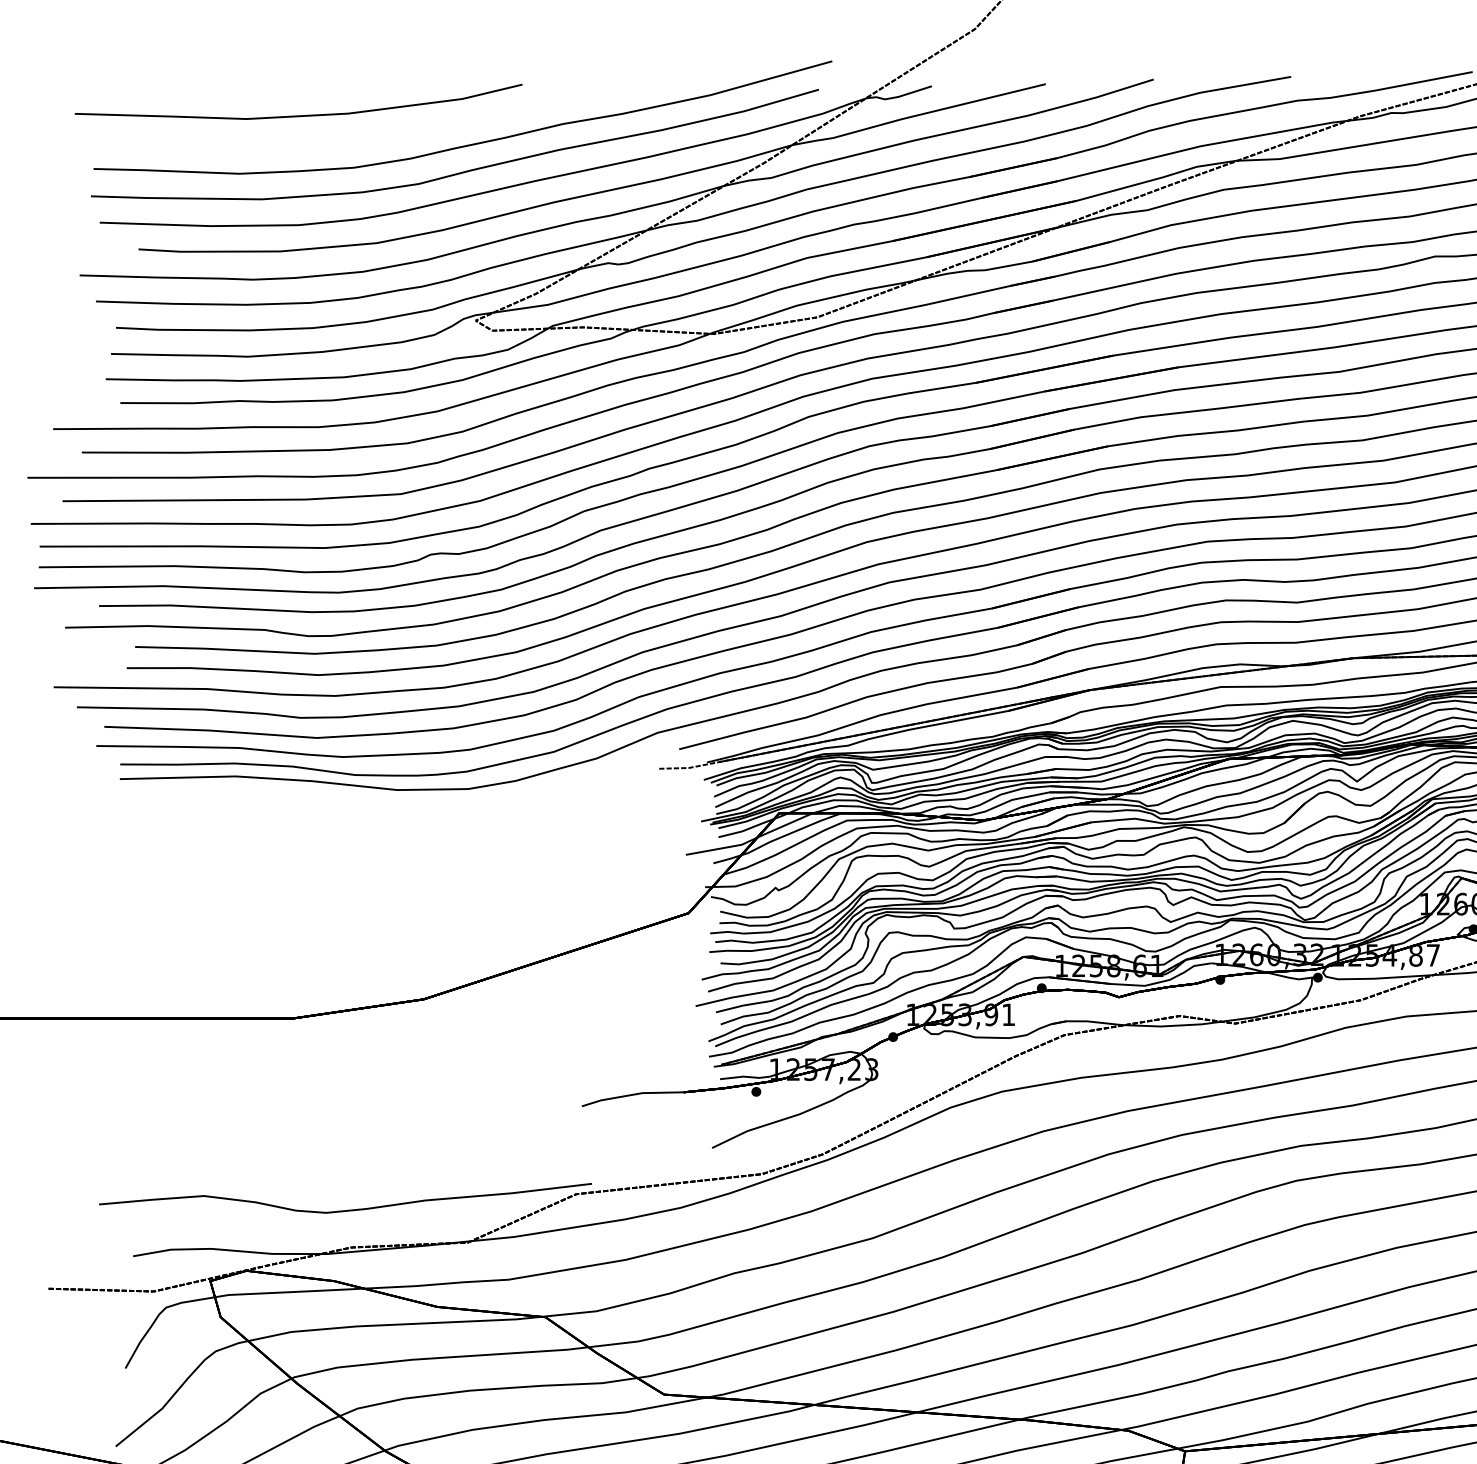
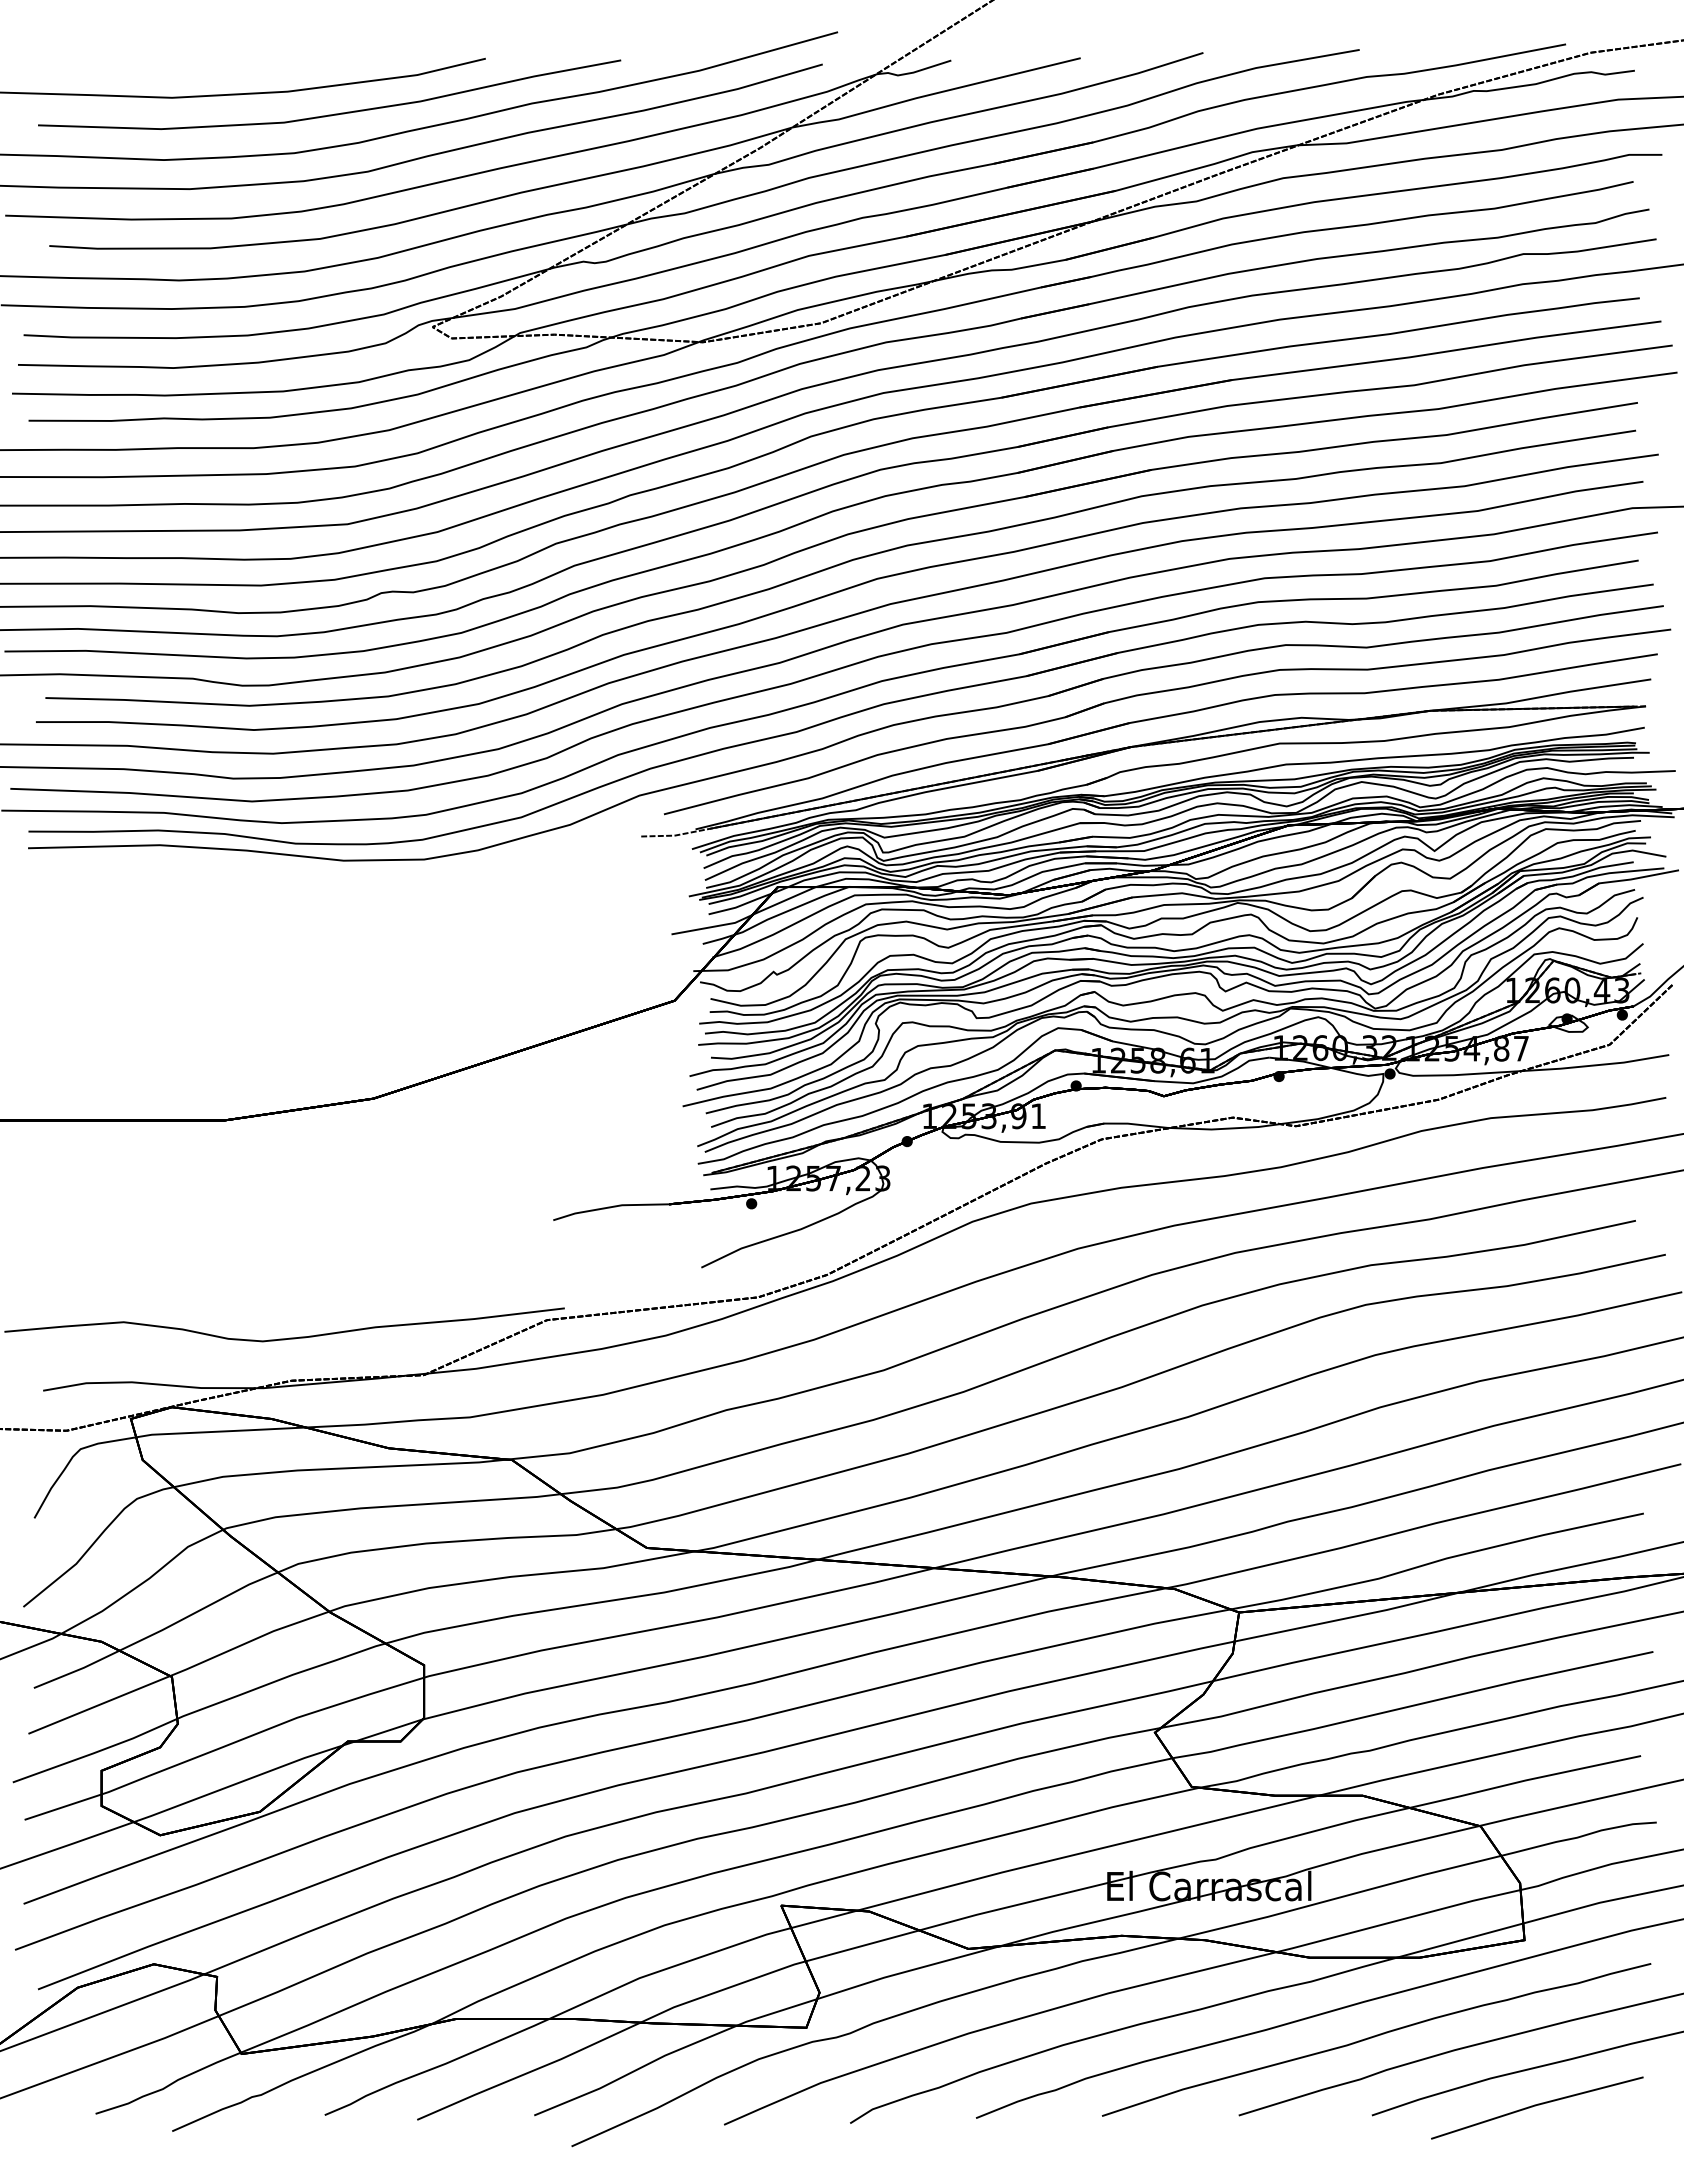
curve: (389, 132) -> (334, 113), added

